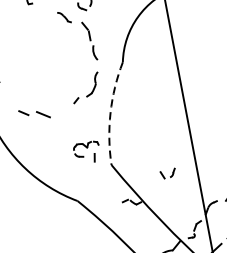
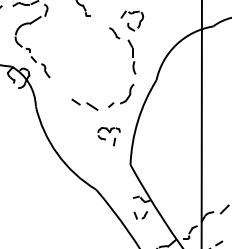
arc: (110, 112) -> (138, 120), dashed -> solid
part: (33, 113) -> (84, 104), moved
part: (86, 152) -> (108, 136), moved
part: (167, 174) -> (140, 215), moved

